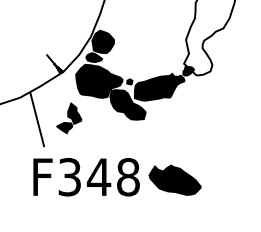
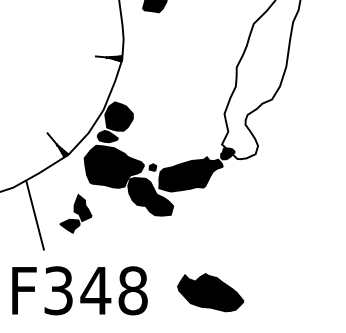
text: (86, 176) -> (79, 290), moved

